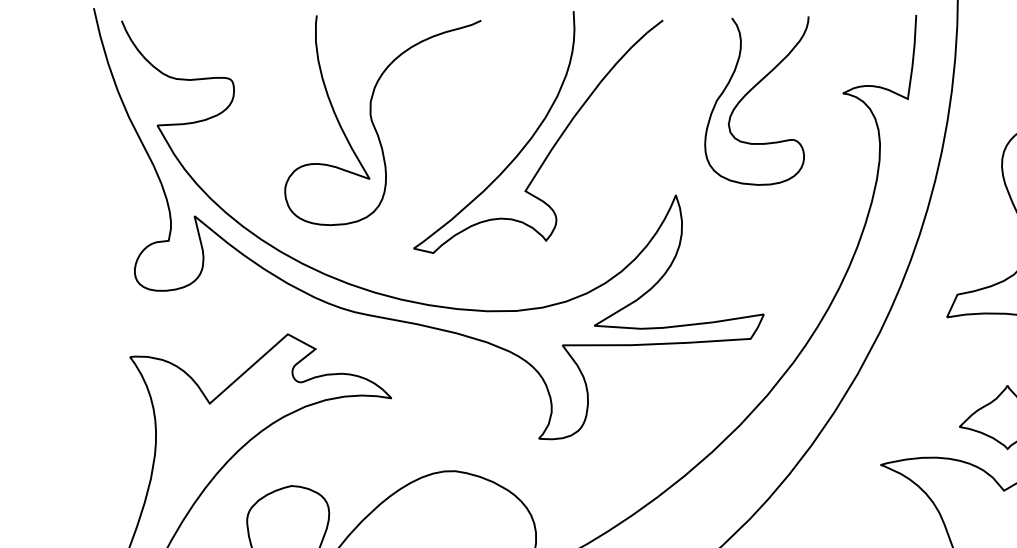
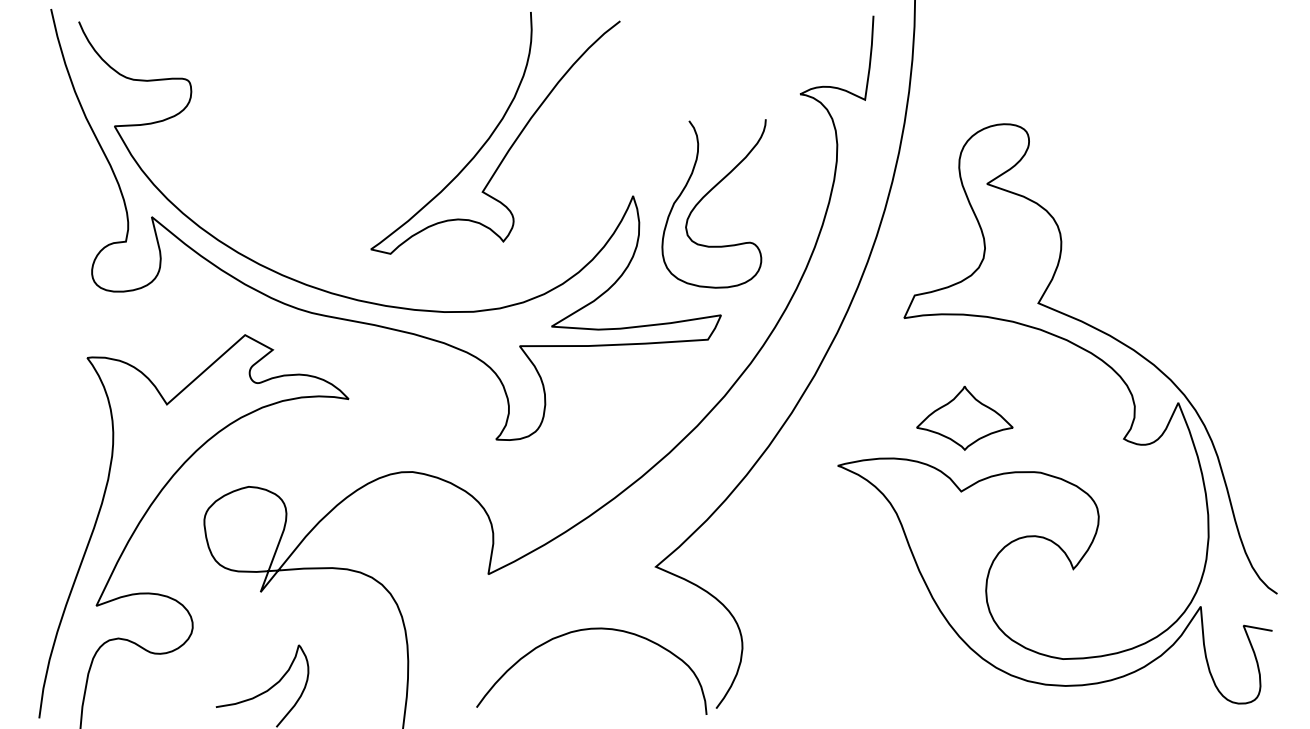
curve: (749, 92) -> (706, 195), moved
curve: (374, 123) -> (331, 124), removed

